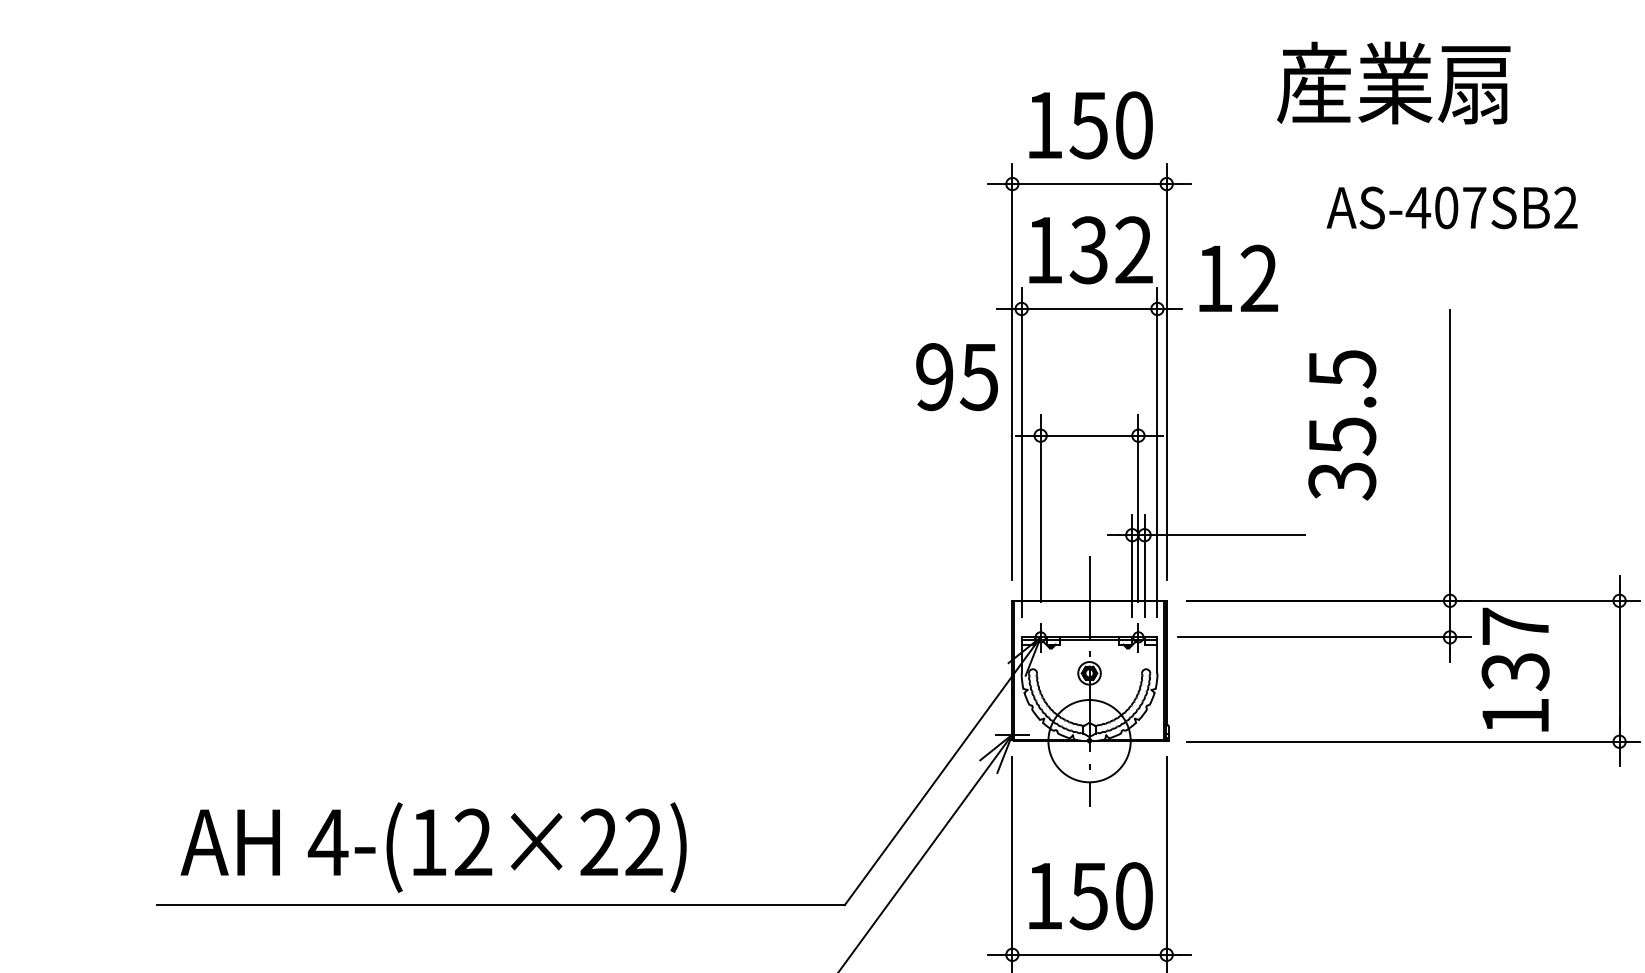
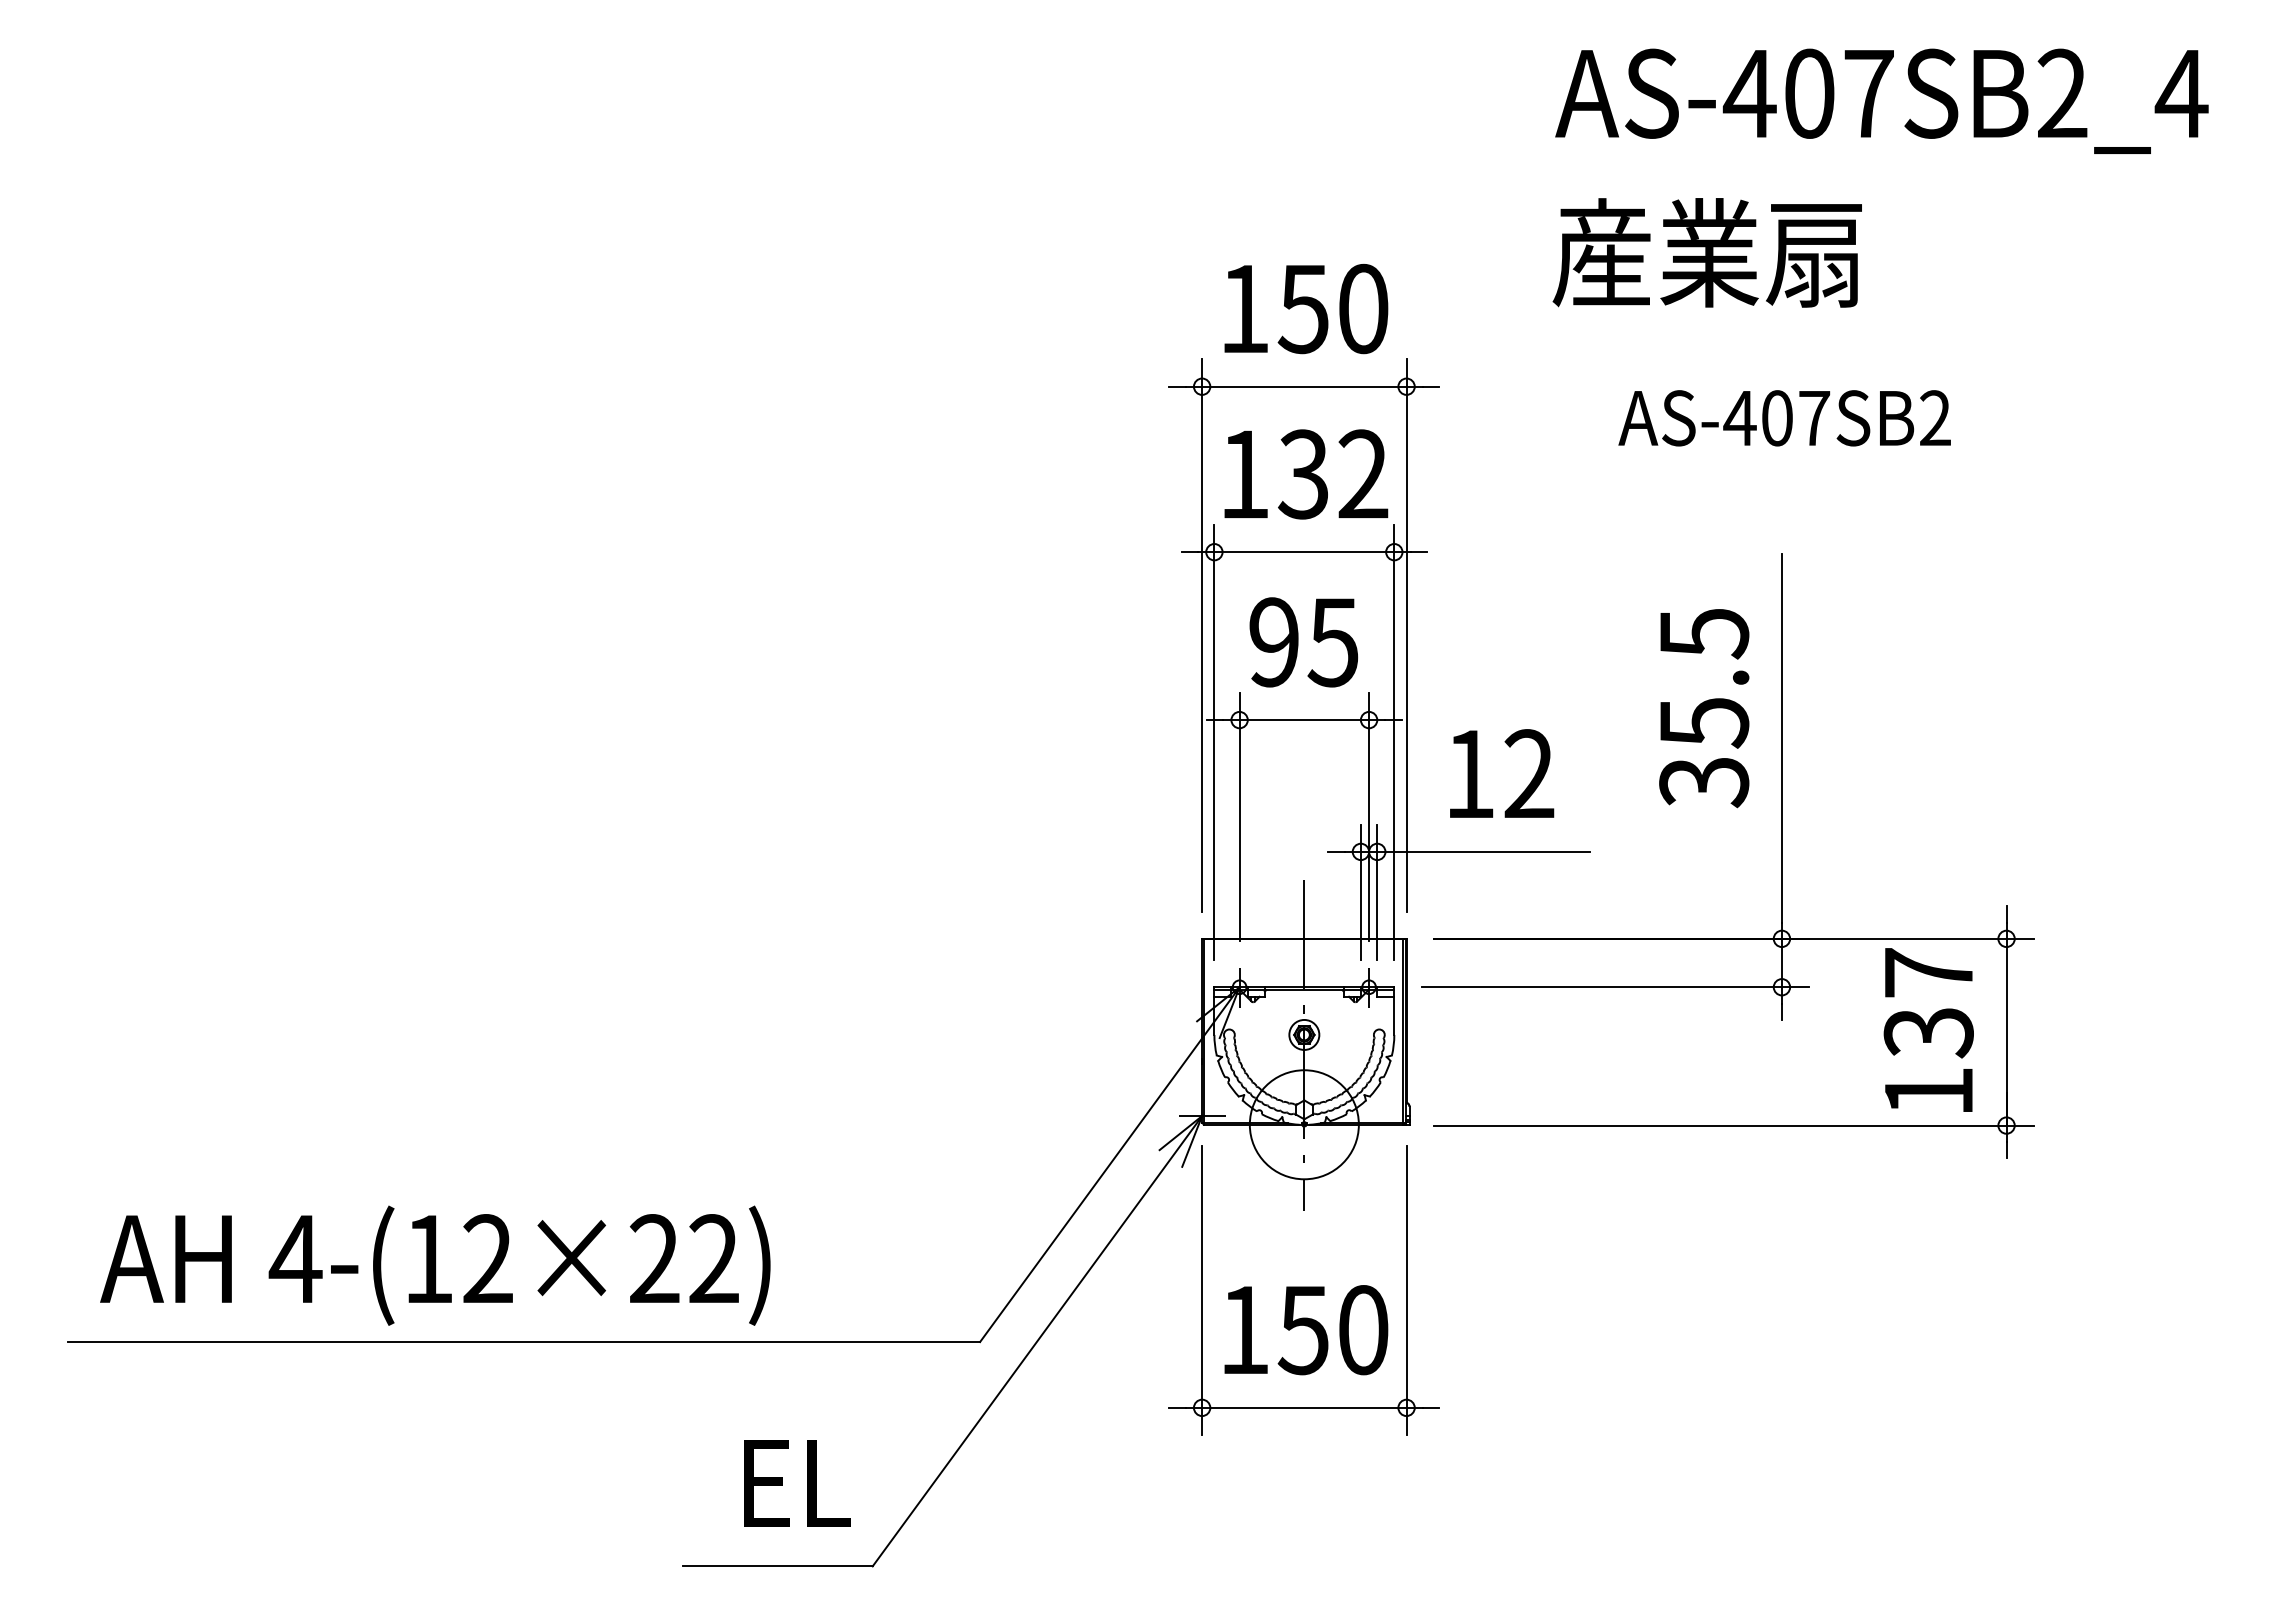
text: (1239, 278) -> (1502, 773), moved
text: (956, 377) -> (1303, 642), moved
text: (1342, 425) -> (1704, 708), moved
text: (1515, 669) -> (1928, 1029), moved

